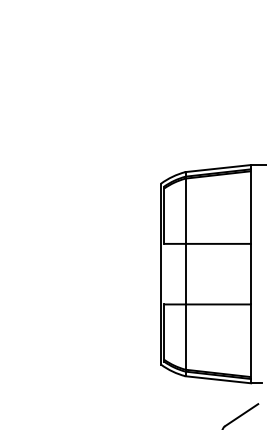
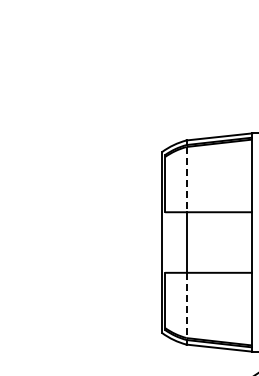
line: (185, 211) -> (186, 179), solid -> dashed
line: (185, 337) -> (186, 305), solid -> dashed

